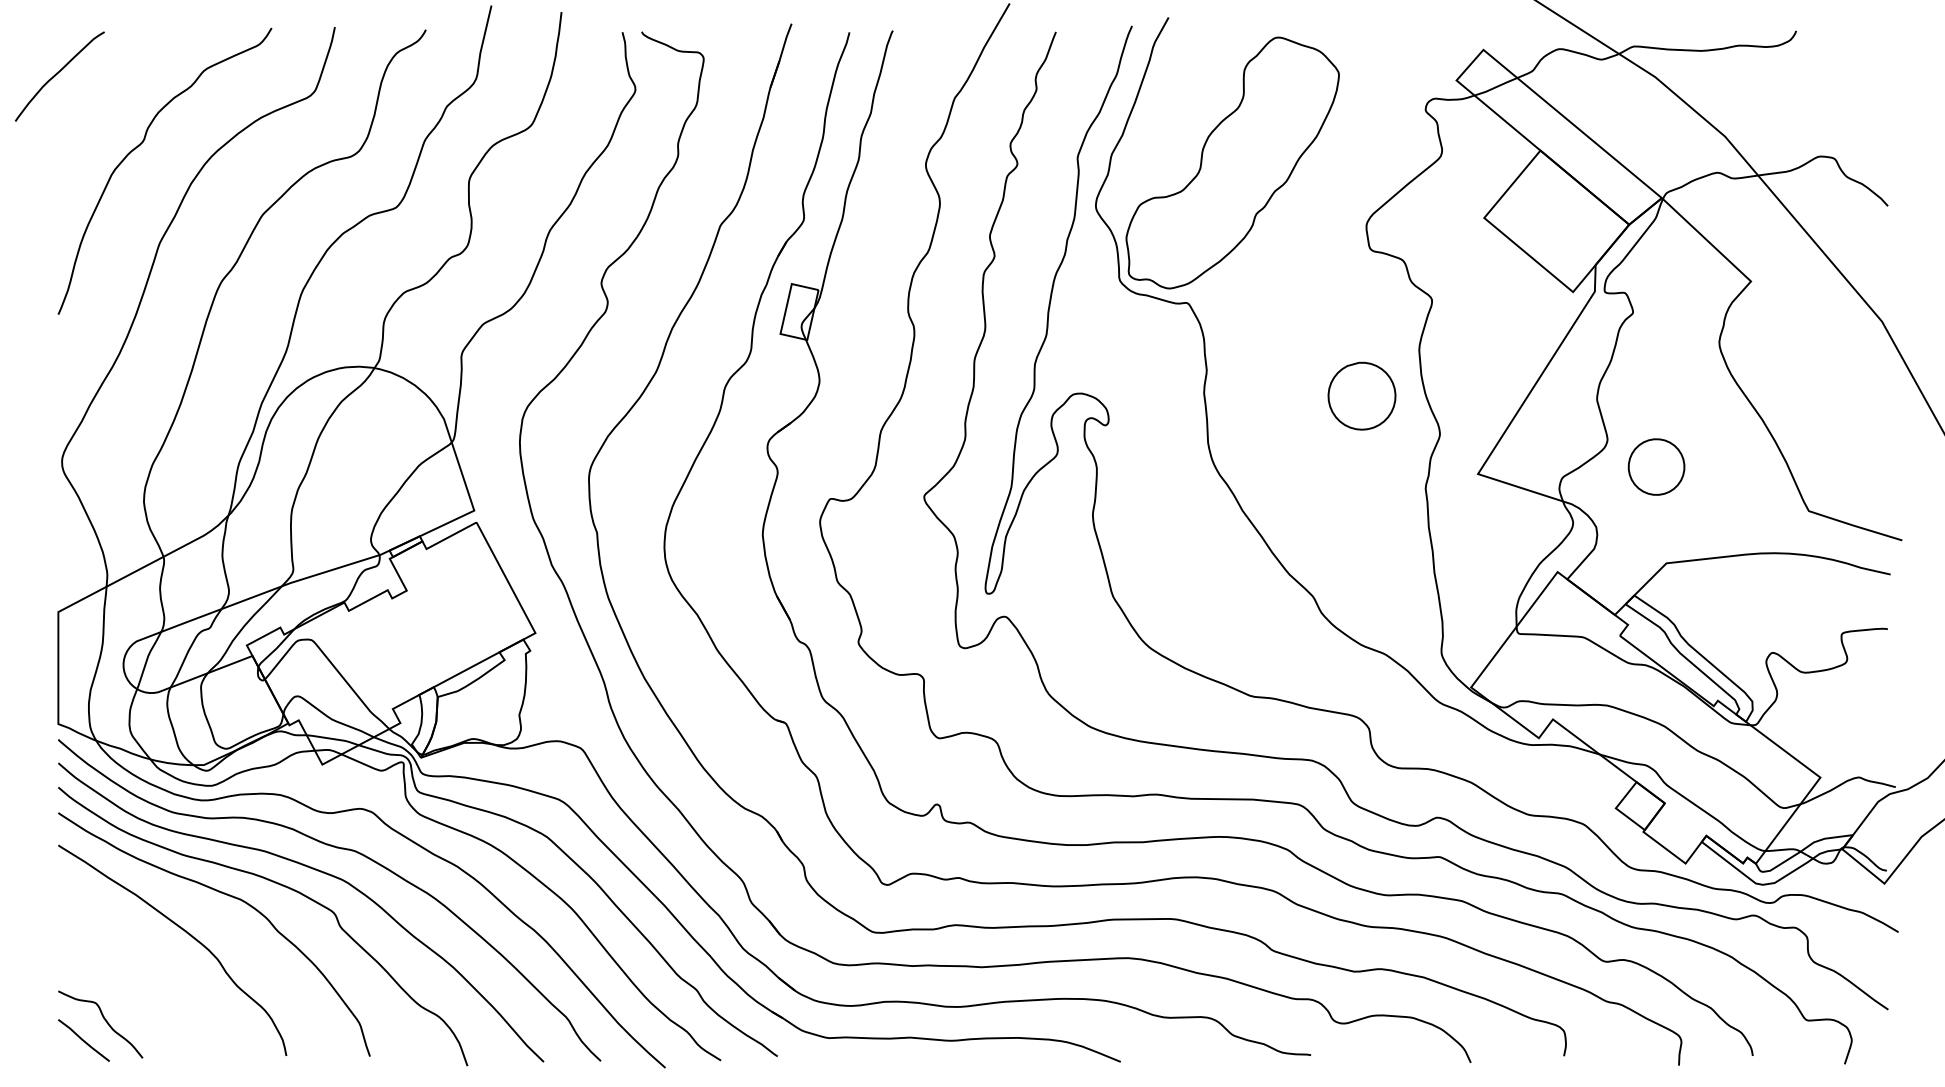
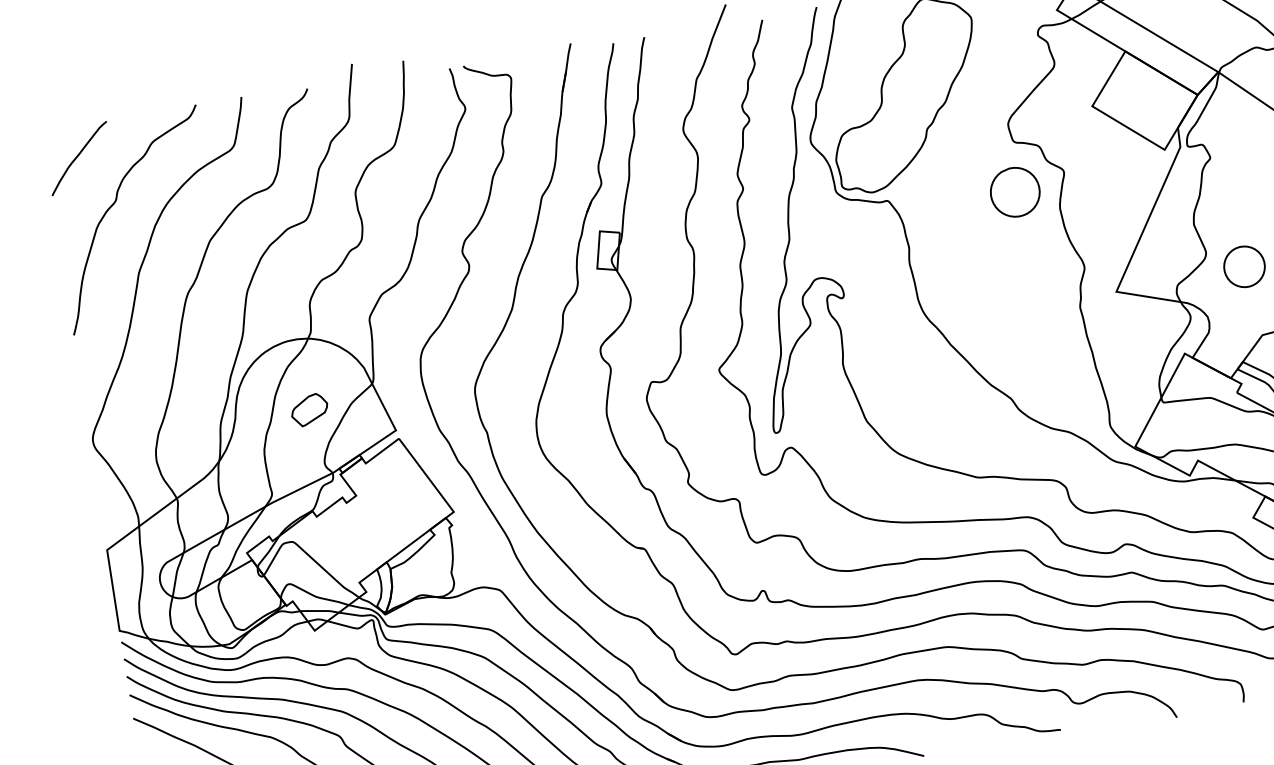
curve: (57, 74) -> (77, 157), moved
part: (1361, 395) -> (1014, 191), moved
part: (361, 464) -> (309, 409), added

